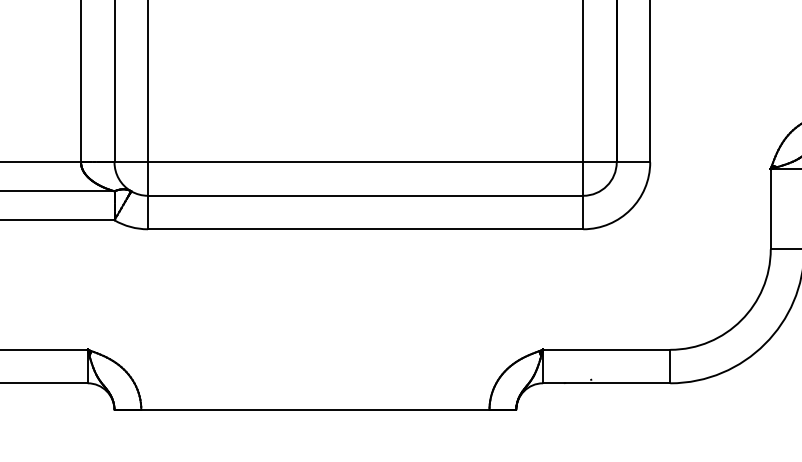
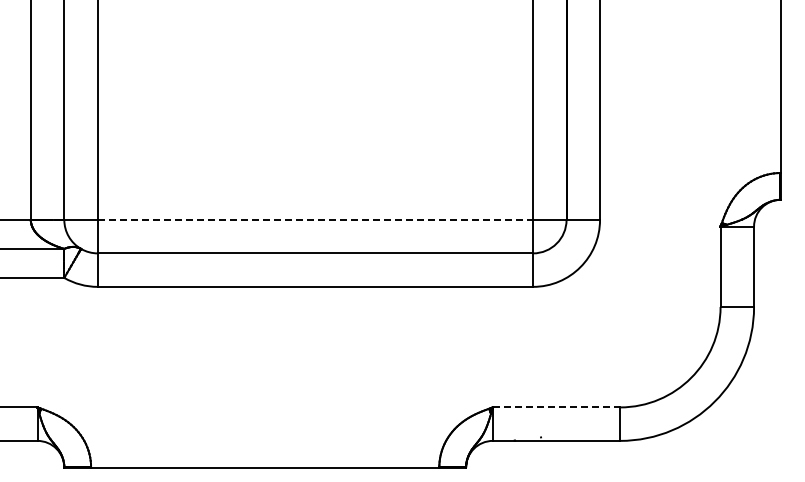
line: (365, 161) -> (315, 219), solid -> dashed
line: (606, 349) -> (556, 407), solid -> dashed

